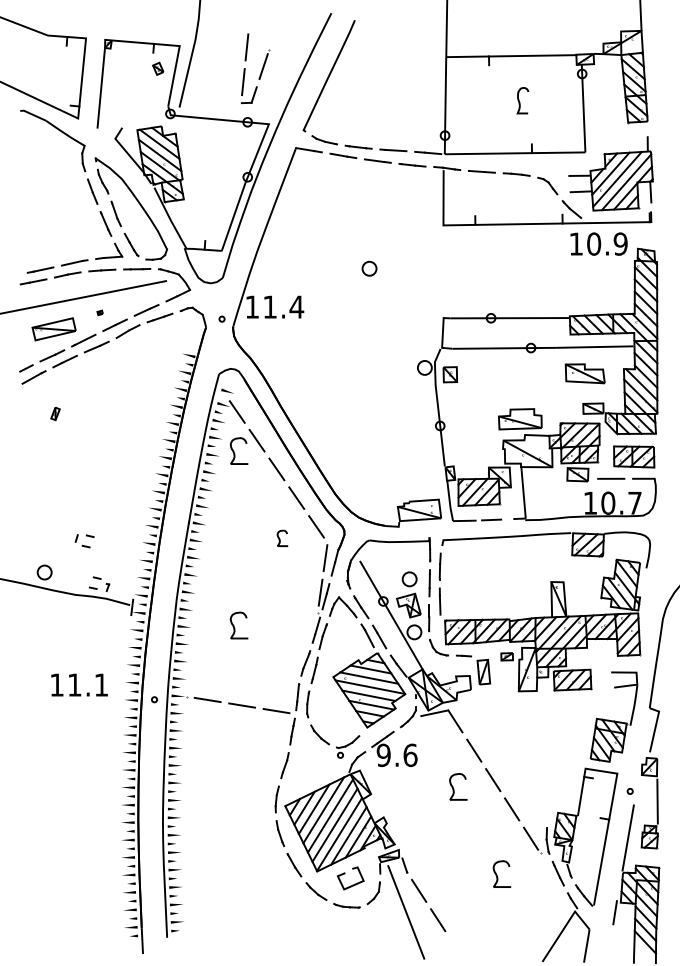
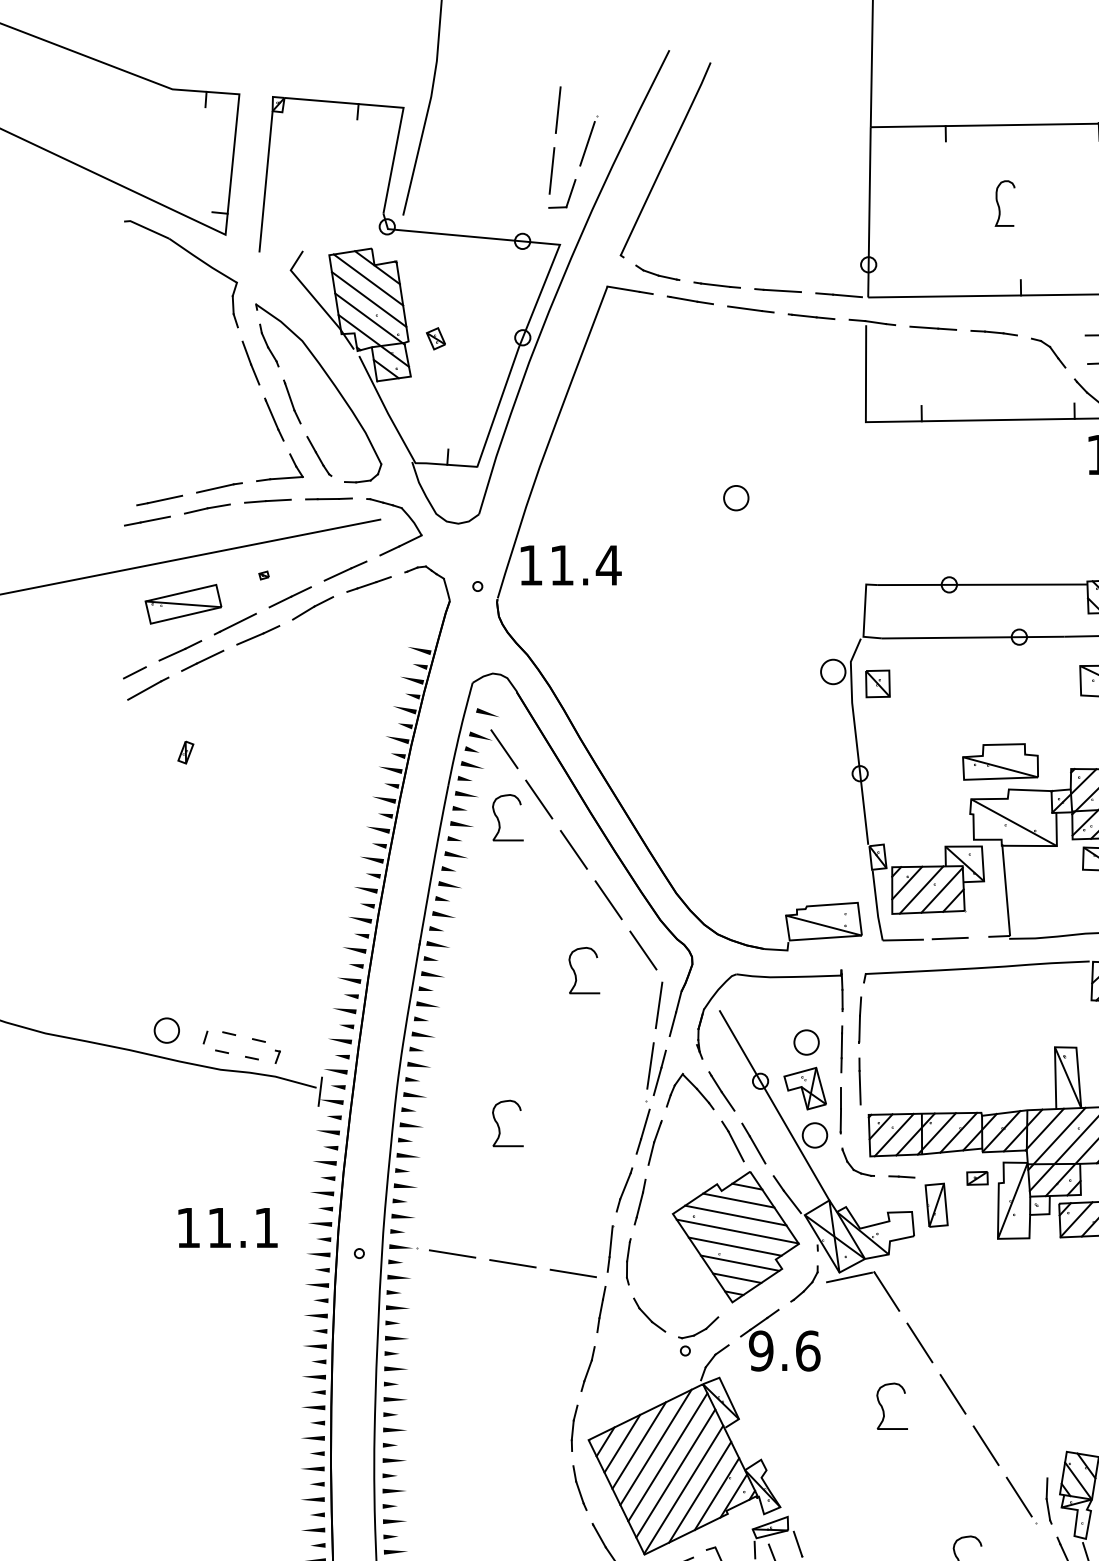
part: (158, 68) -> (436, 338), moved
part: (261, 69) -> (583, 148), moved
part: (282, 538) -> (583, 970), size x1.67
part: (84, 541) -> (219, 1042), moved

